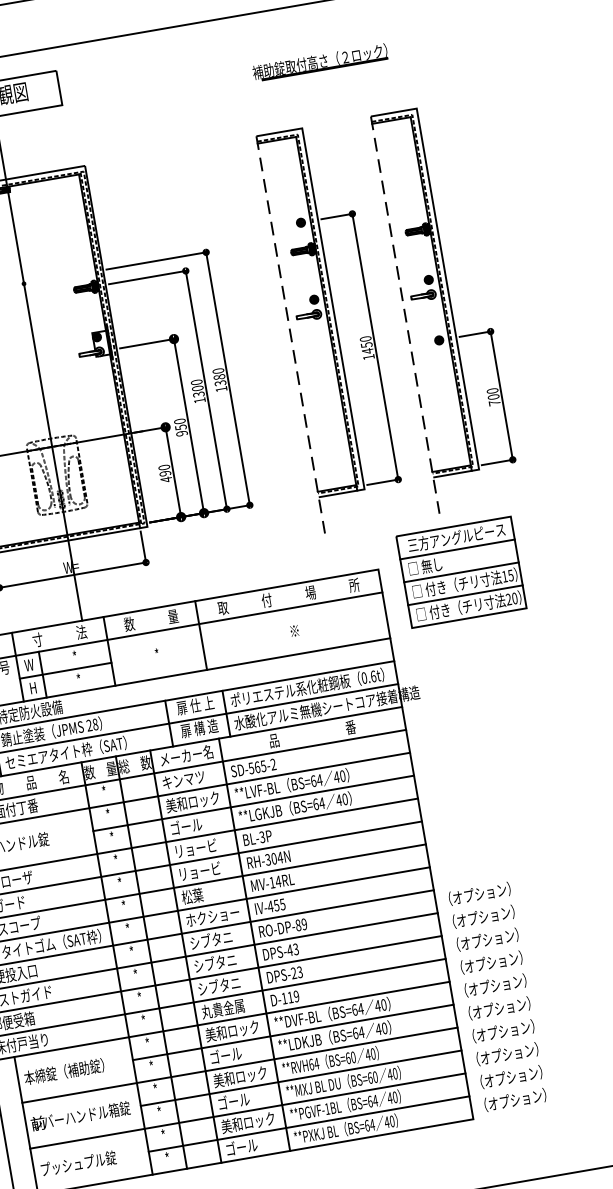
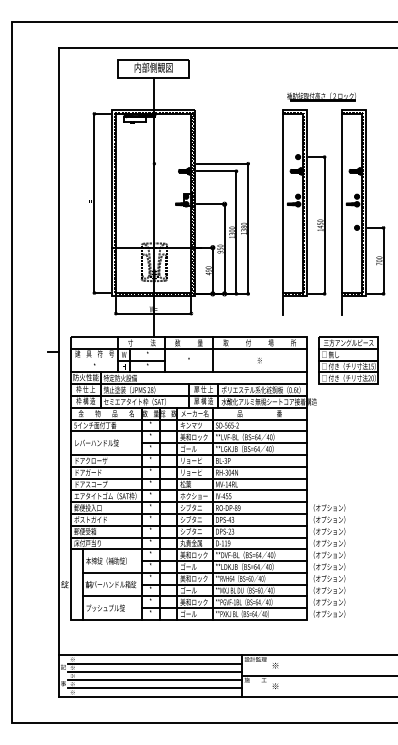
part: (320, 62) -> (321, 96), moved
line: (405, 315) -> (342, 212), dashed -> solid
line: (291, 335) -> (283, 212), dashed -> solid
part: (462, 571) -> (348, 360), moved

